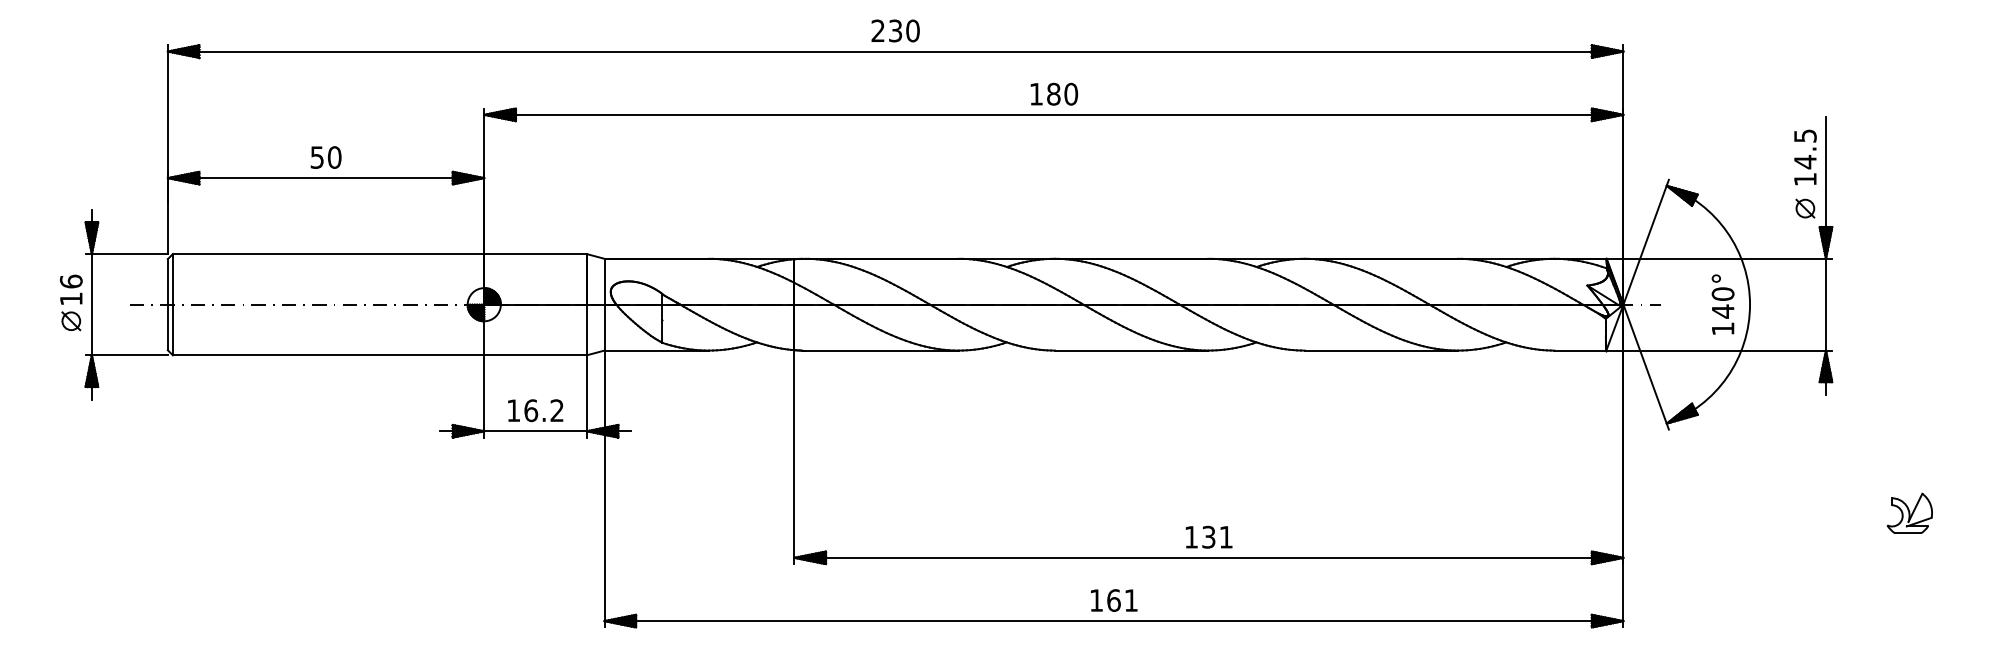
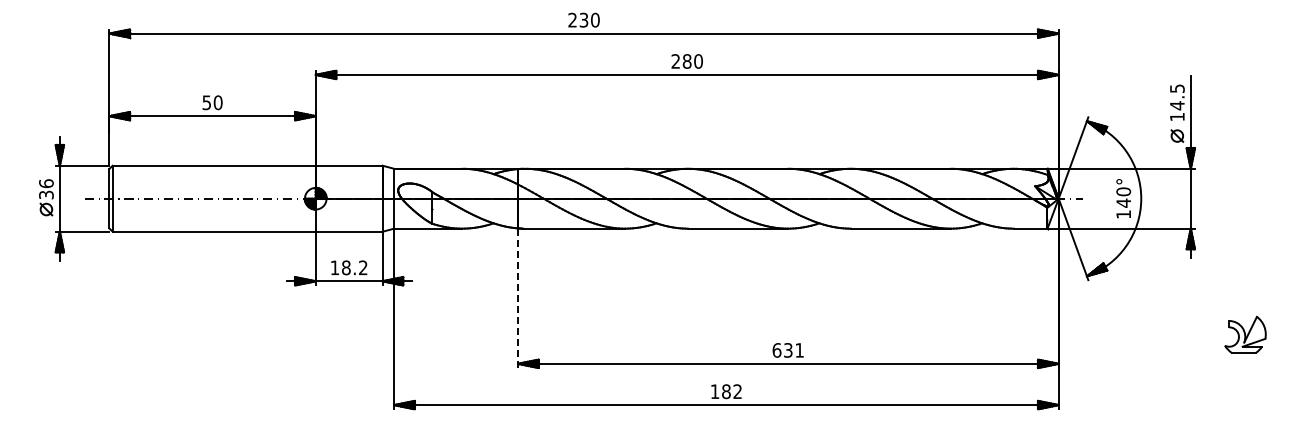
text: (1035, 94) -> (675, 61), 180 -> 280
text: (71, 298) -> (46, 194), 16 -> 36
text: (531, 410) -> (346, 267), 16.2 -> 18.2
line: (795, 457) -> (518, 298), solid -> dashed
part: (1909, 512) -> (1245, 334), size x1.4
text: (1190, 537) -> (776, 350), 131 -> 631
text: (1121, 600) -> (731, 391), 161 -> 182

